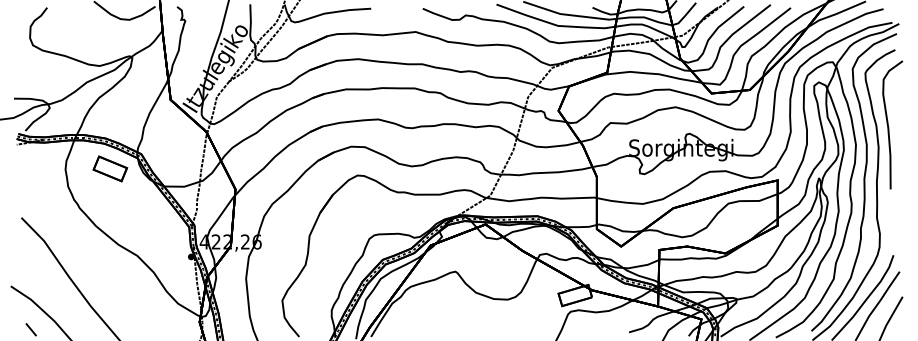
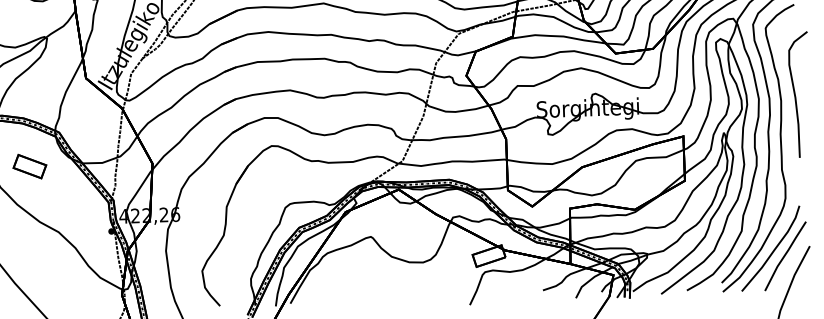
curve: (888, 124) -> (795, 94), moved
part: (110, 168) -> (30, 166), moved

